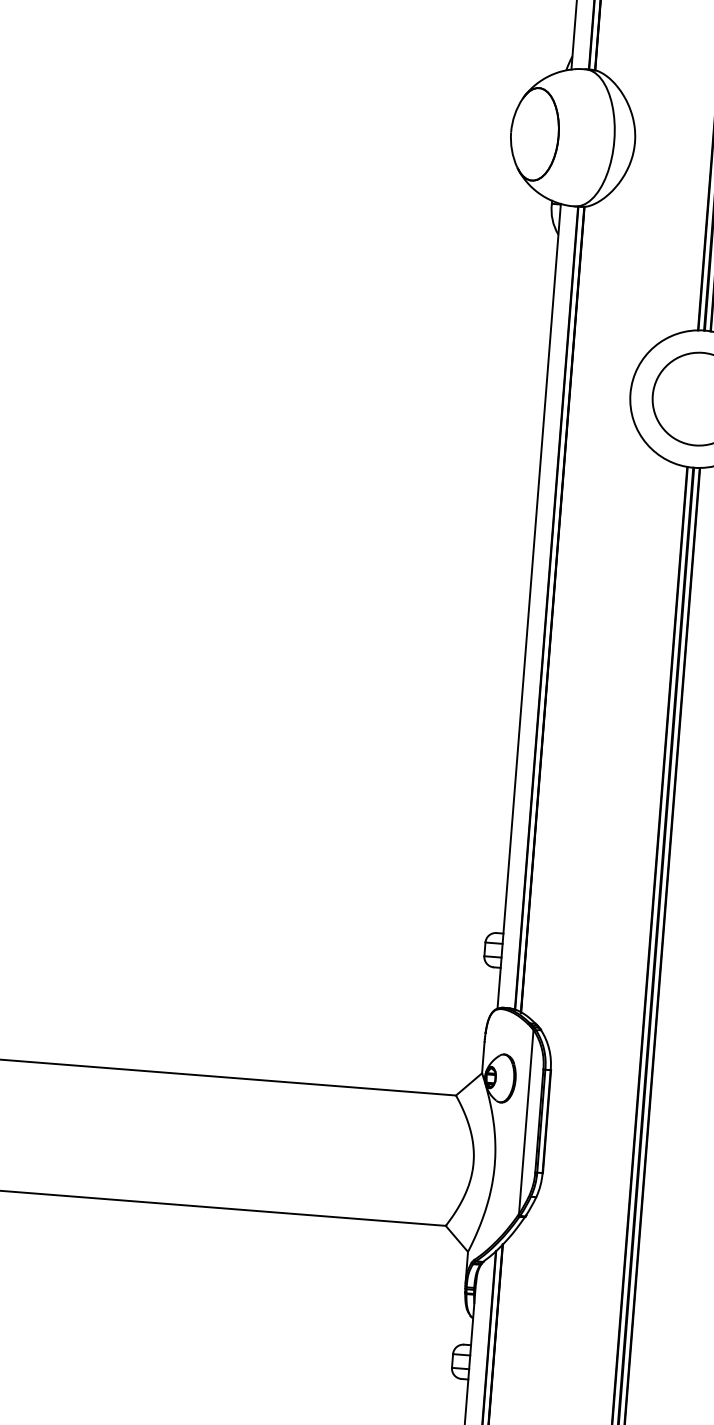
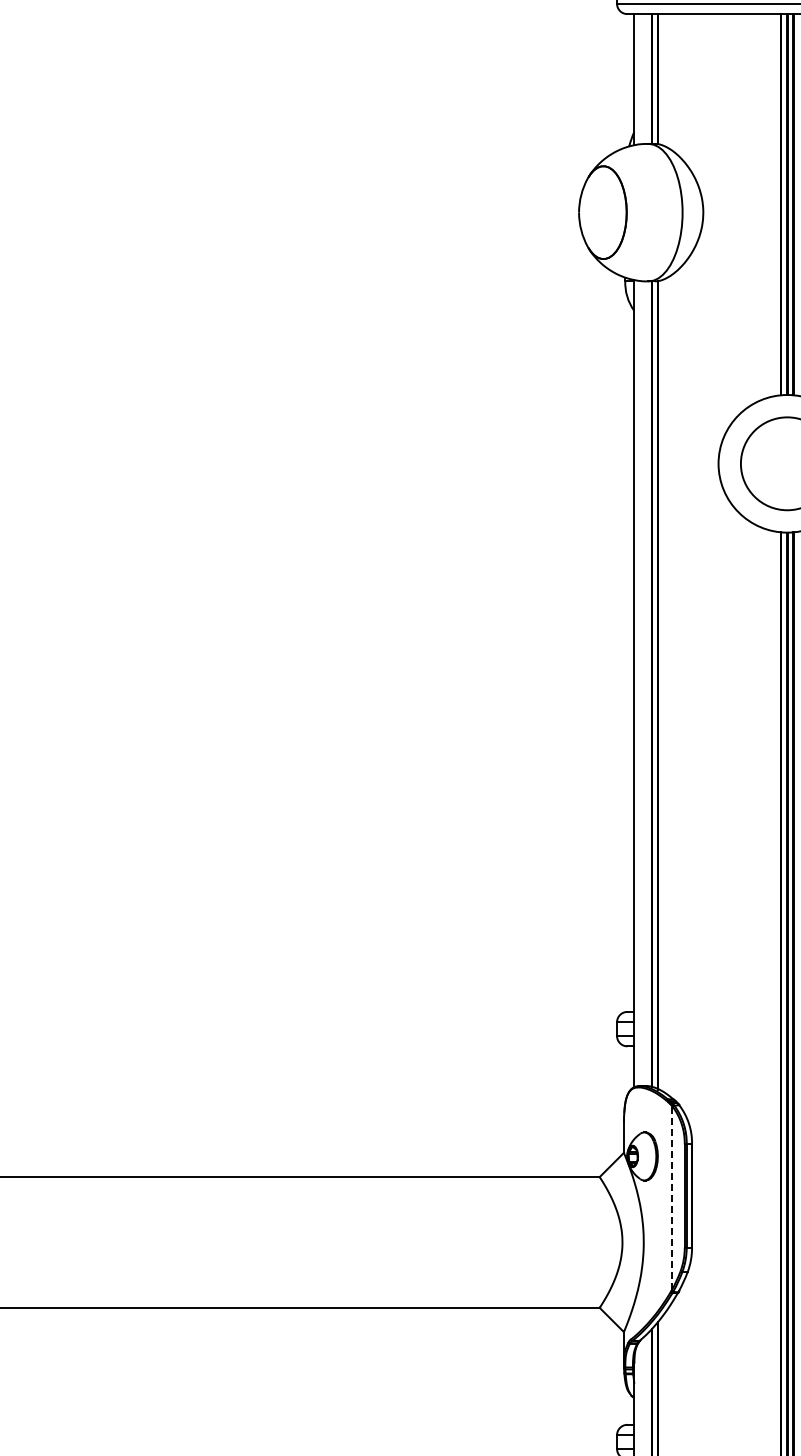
line: (526, 1121) -> (671, 1197), solid -> dashed

